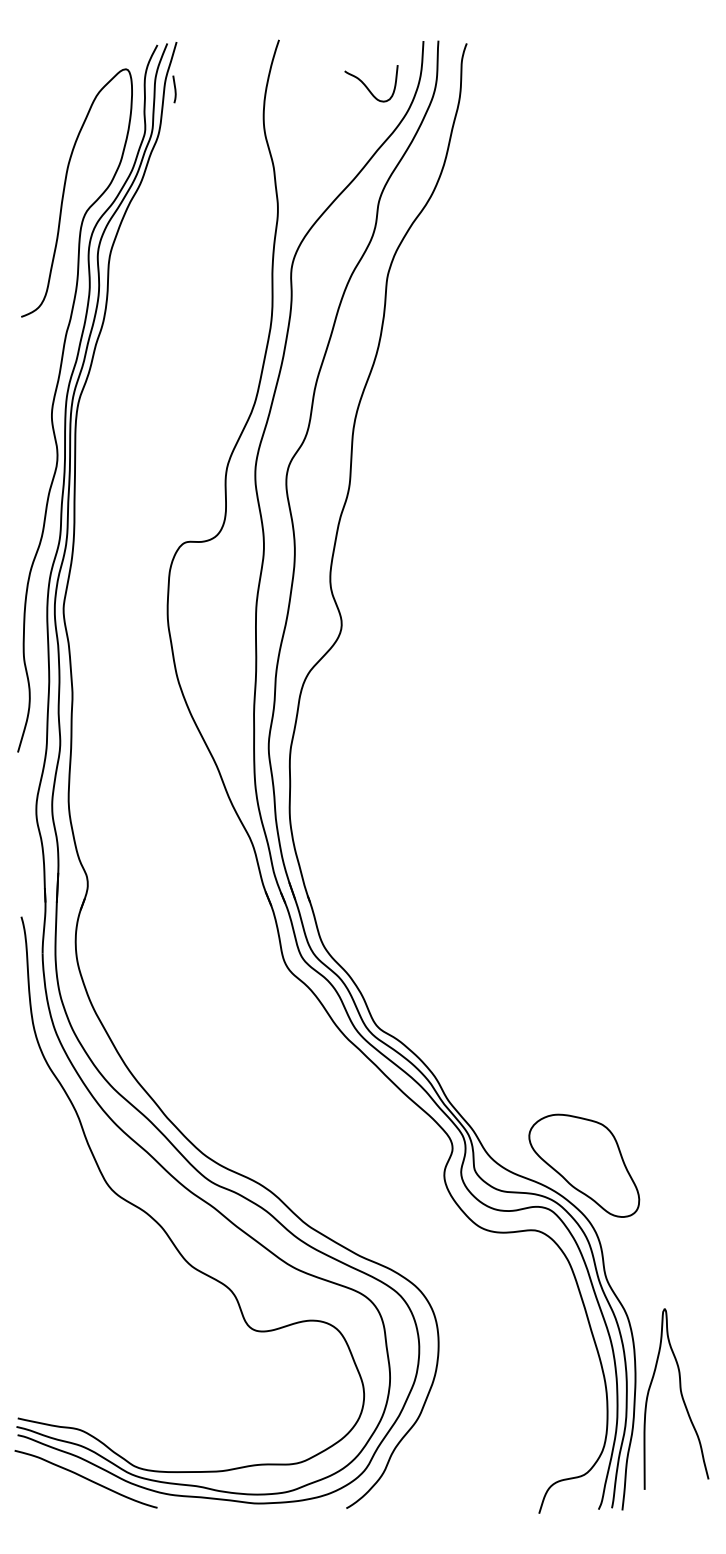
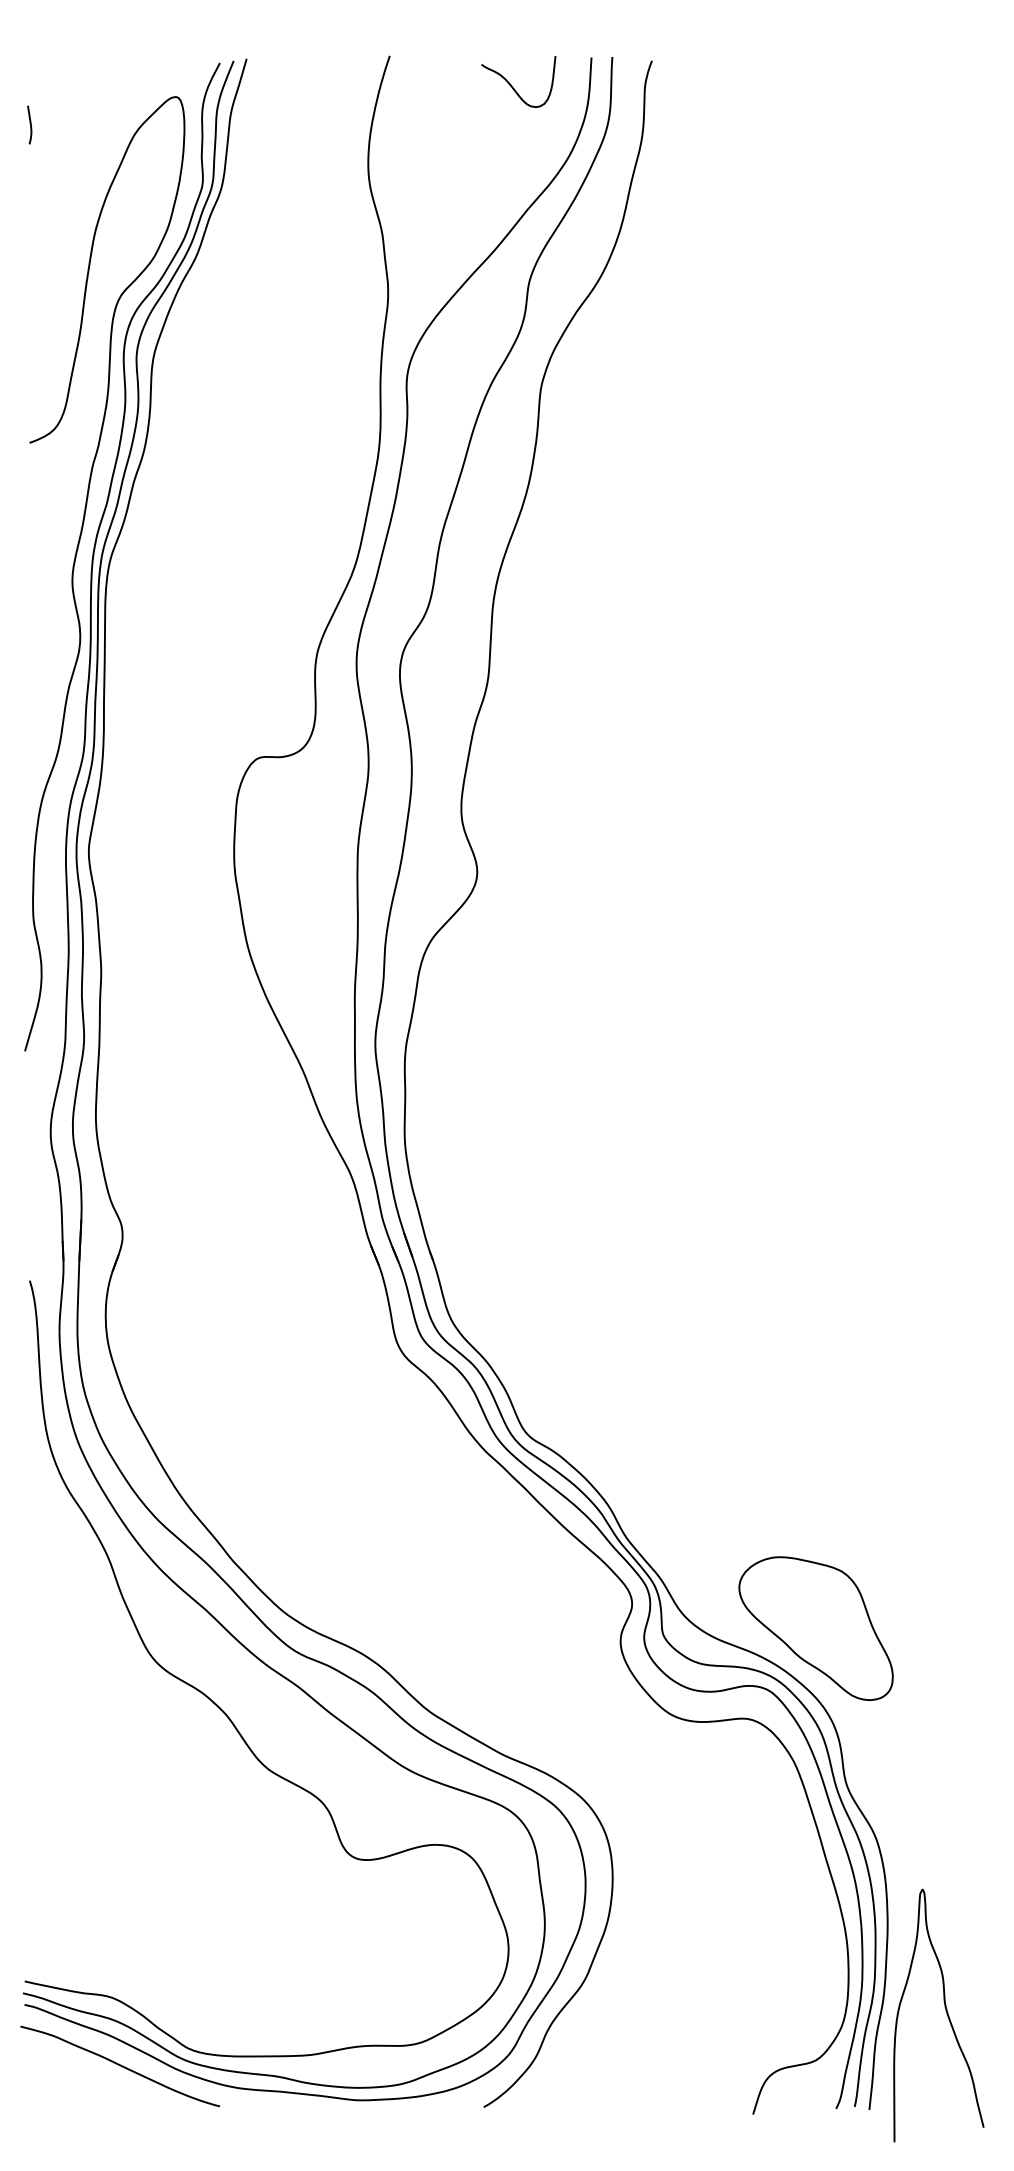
curve: (366, 86) -> (512, 85), moved
curve: (174, 88) -> (29, 123), moved
curve: (681, 1398) -> (946, 2014), moved

